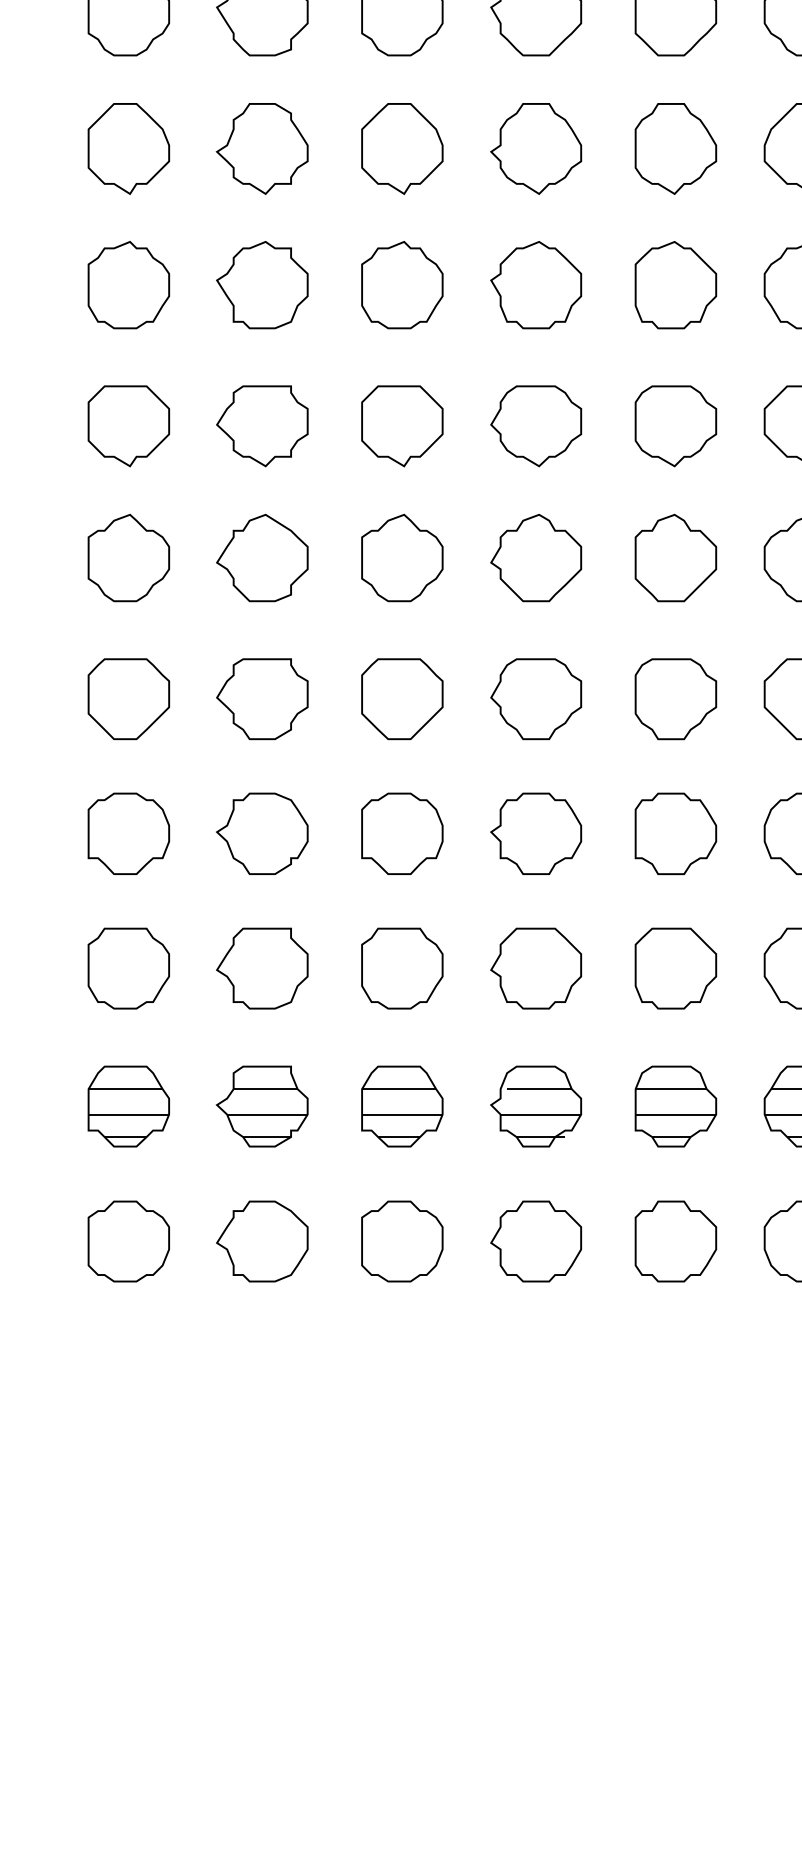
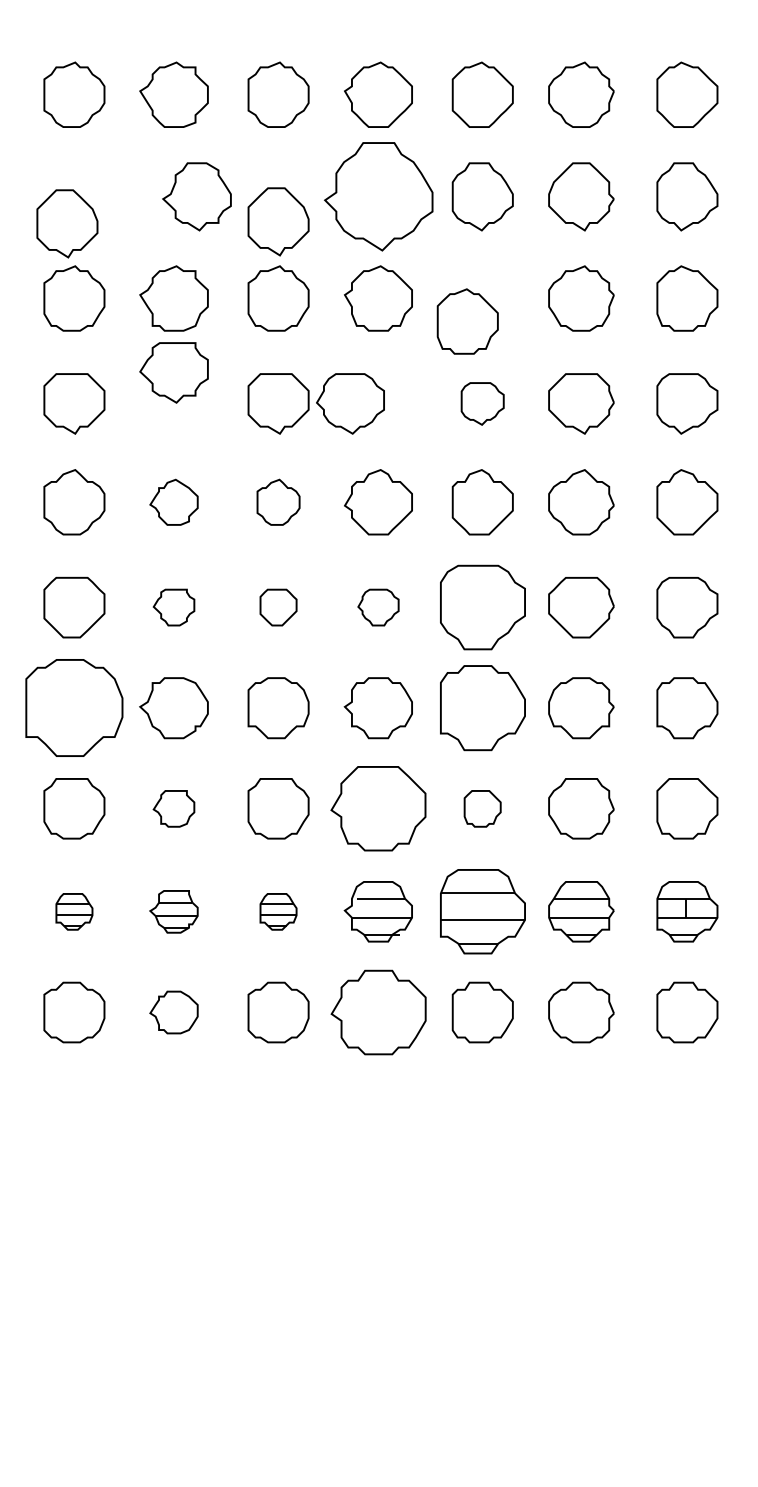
part: (128, 148) -> (67, 223), moved
part: (261, 148) -> (196, 196), moved
part: (402, 148) -> (278, 221), moved
part: (534, 148) -> (377, 196), size x1.6
part: (675, 285) -> (467, 321), moved
part: (261, 425) -> (173, 372), moved
part: (536, 425) -> (350, 403), moved
part: (675, 425) -> (482, 403), size x0.7
part: (261, 558) -> (173, 502), size x0.7
part: (402, 558) -> (278, 502), size x0.7
part: (261, 698) -> (173, 607), size x0.6
part: (402, 698) -> (278, 607), size x0.6
part: (536, 698) -> (378, 607), size x0.6
part: (675, 698) -> (482, 607), size x1.4
part: (128, 834) -> (74, 708), size x1.6
part: (675, 834) -> (482, 708), size x1.4
part: (261, 968) -> (173, 808), size x0.6
part: (536, 968) -> (378, 808), size x1.4
part: (675, 968) -> (482, 808), size x0.6
part: (128, 1106) -> (74, 911), size x0.6
part: (261, 1106) -> (173, 911), size x0.7
part: (402, 1106) -> (278, 911), size x0.6
part: (675, 1106) -> (482, 911), size x1.4
part: (261, 1241) -> (173, 1012), size x0.7
part: (534, 1241) -> (377, 1012), size x1.4

